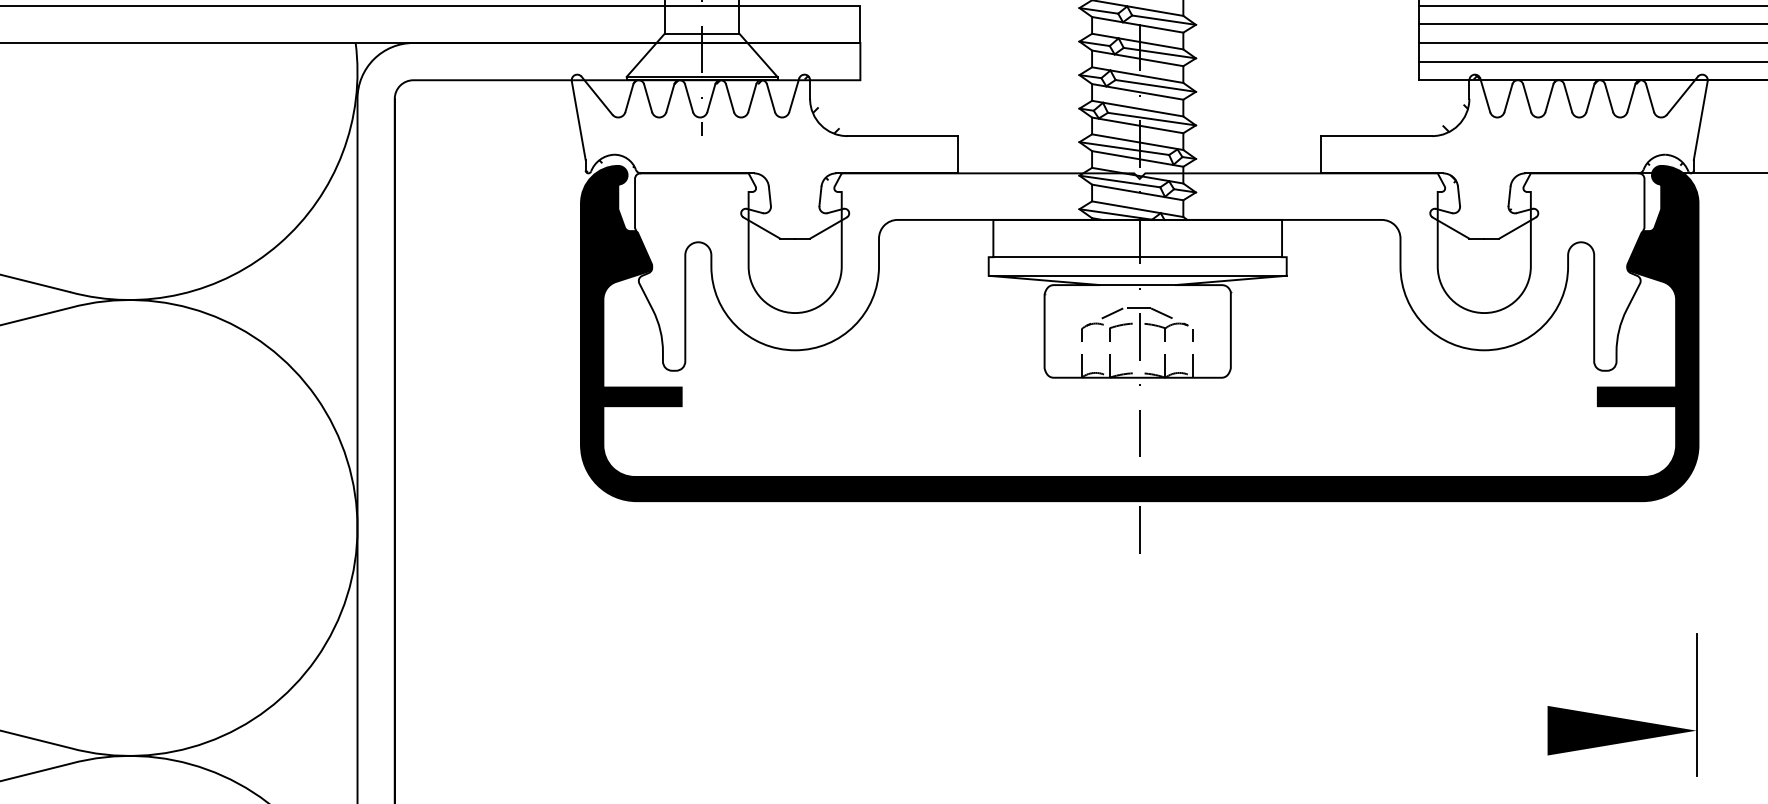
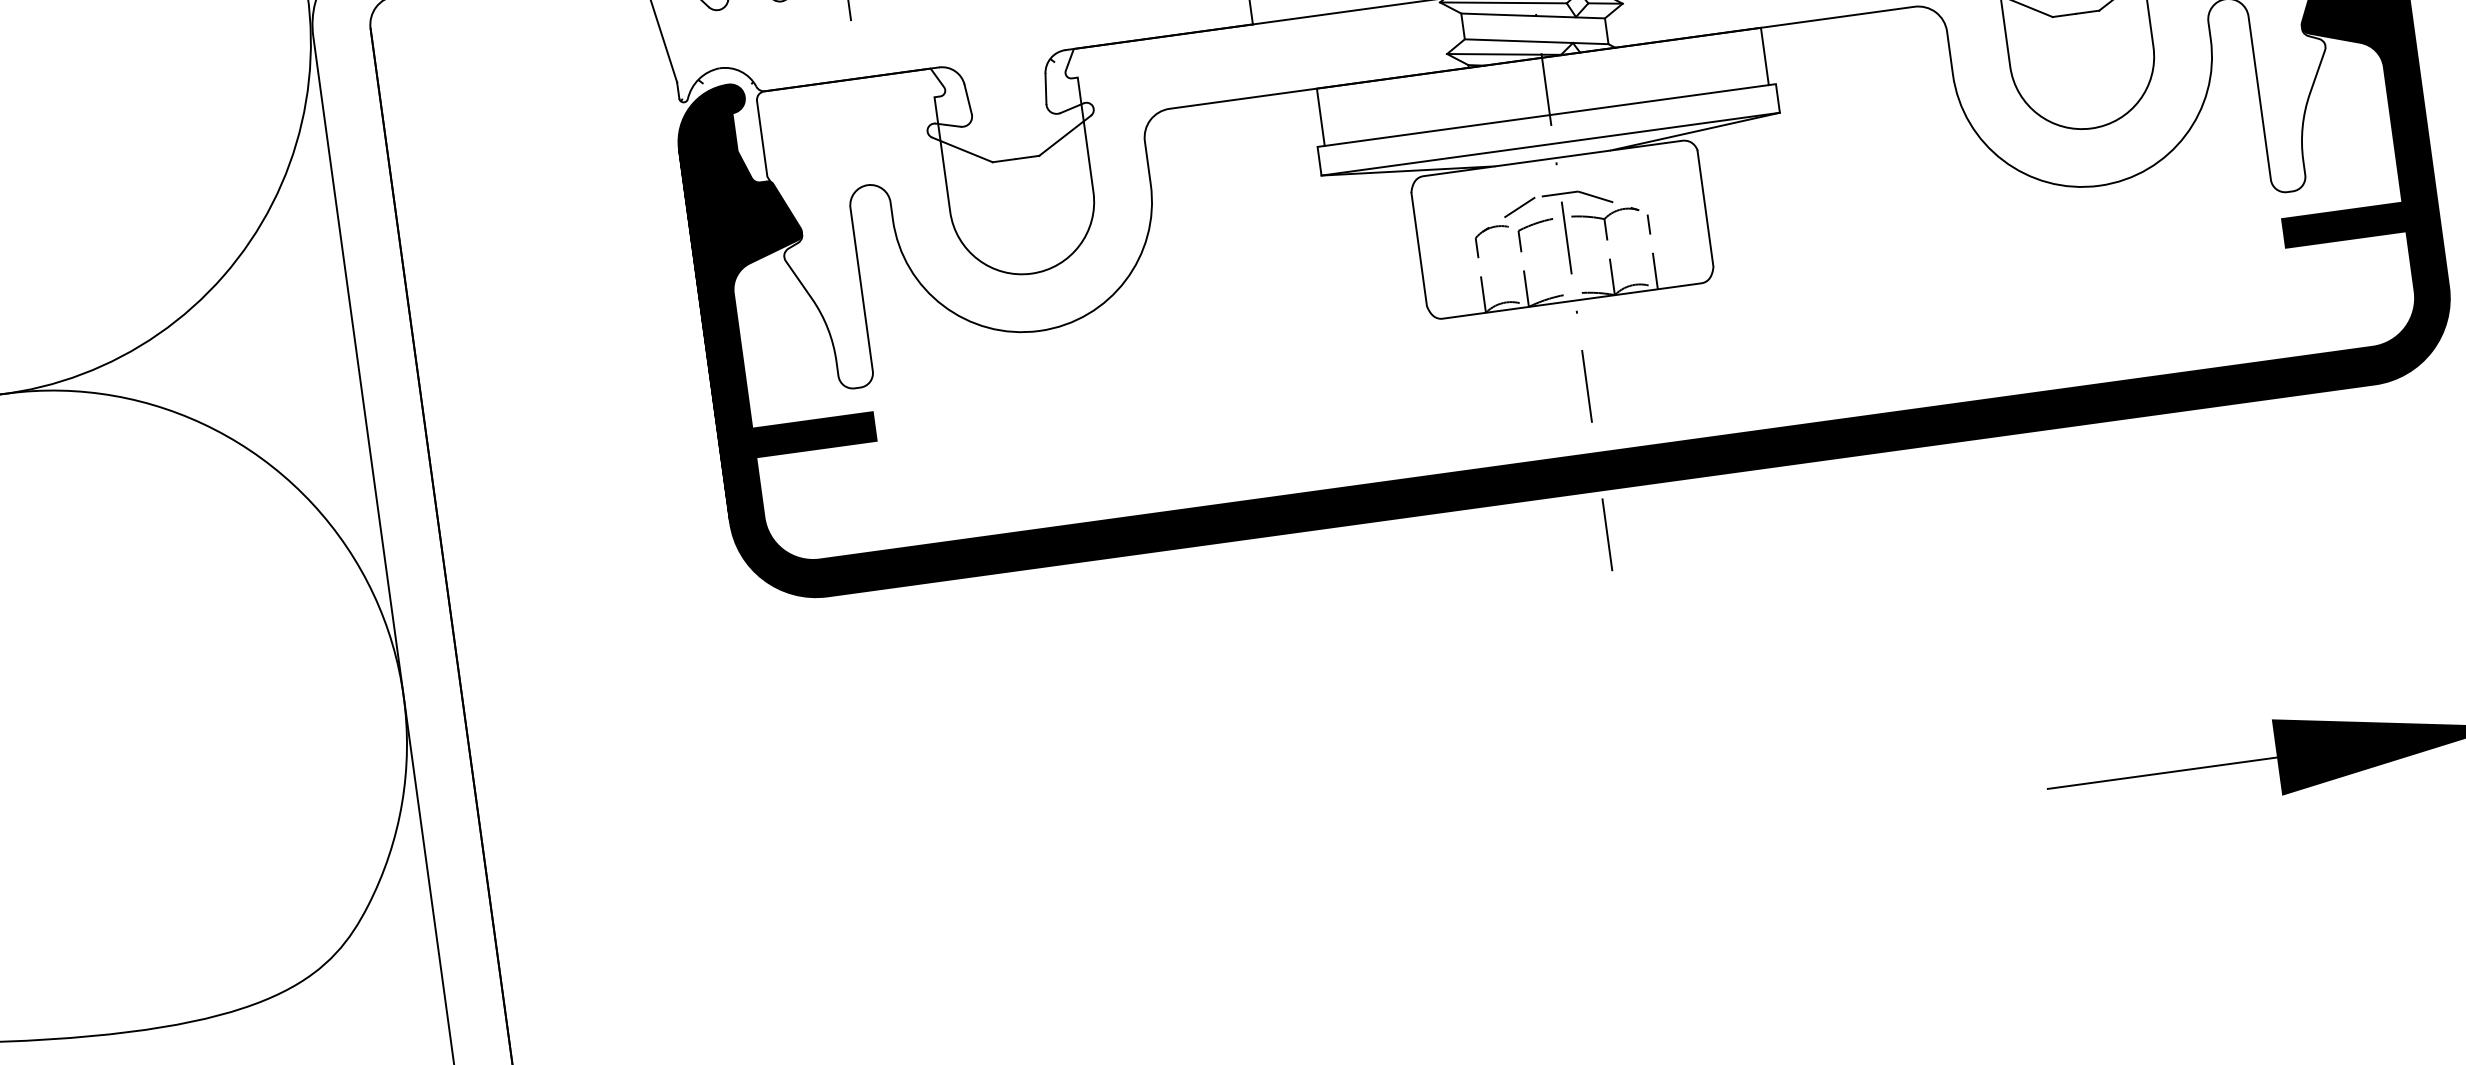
line: (1472, 730) -> (2161, 773), added

